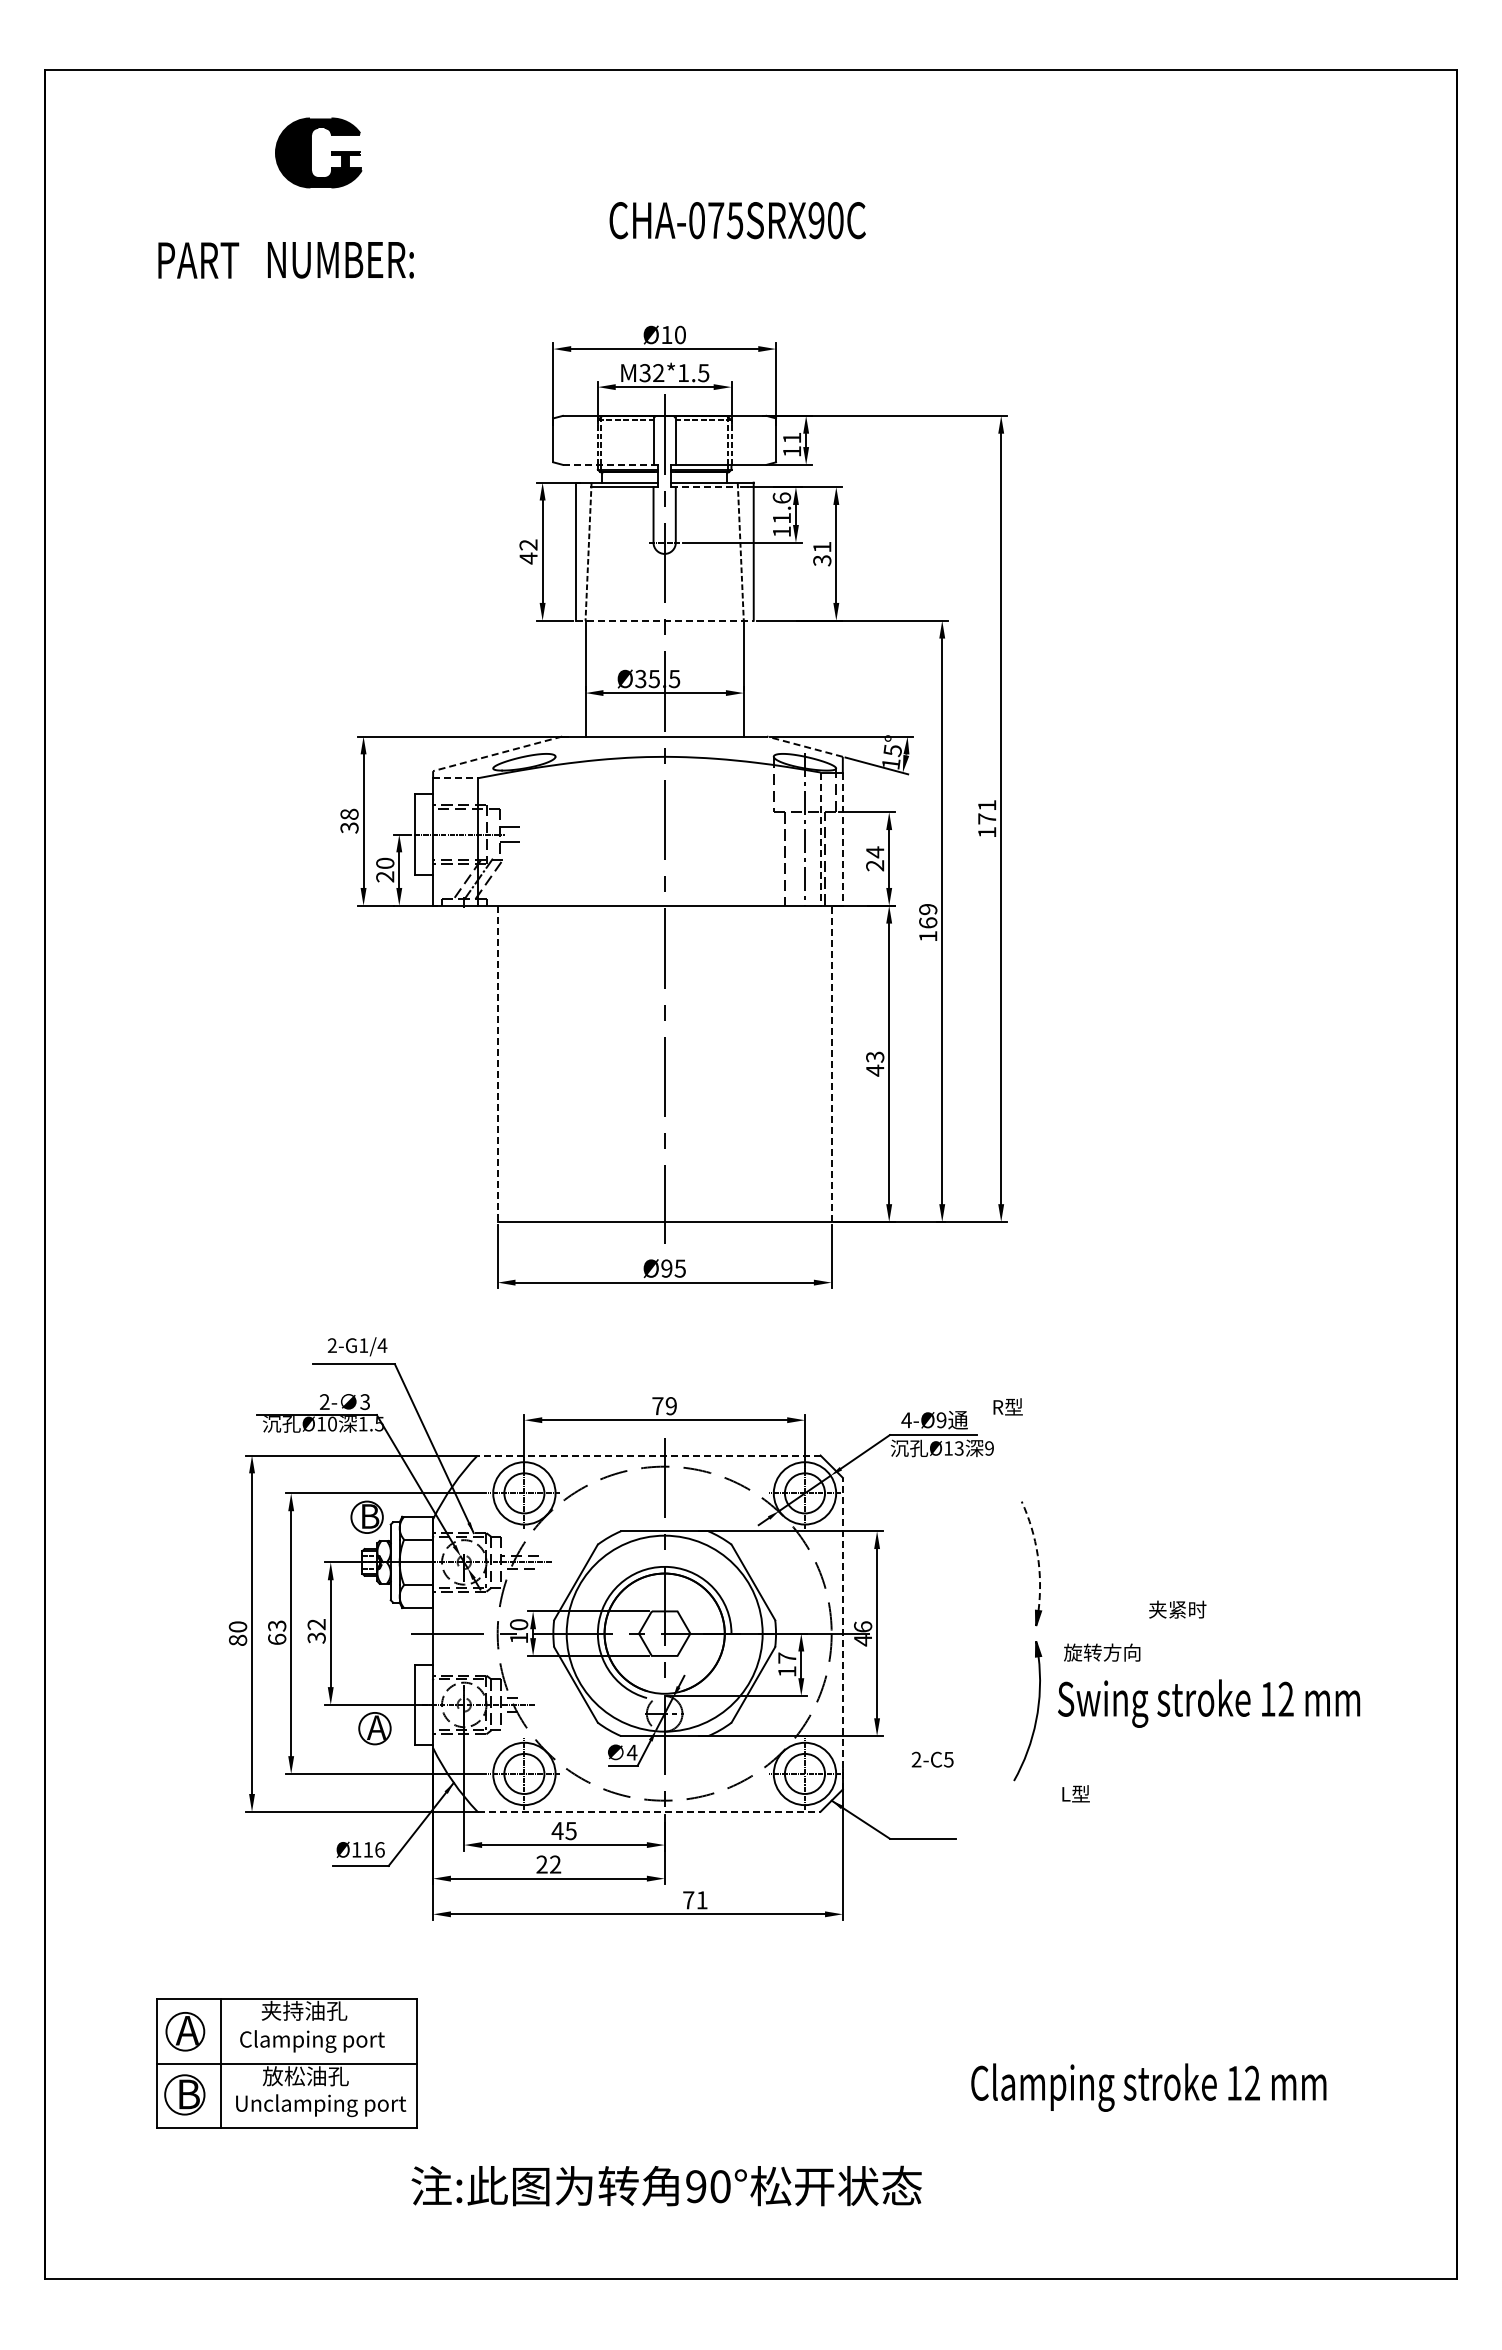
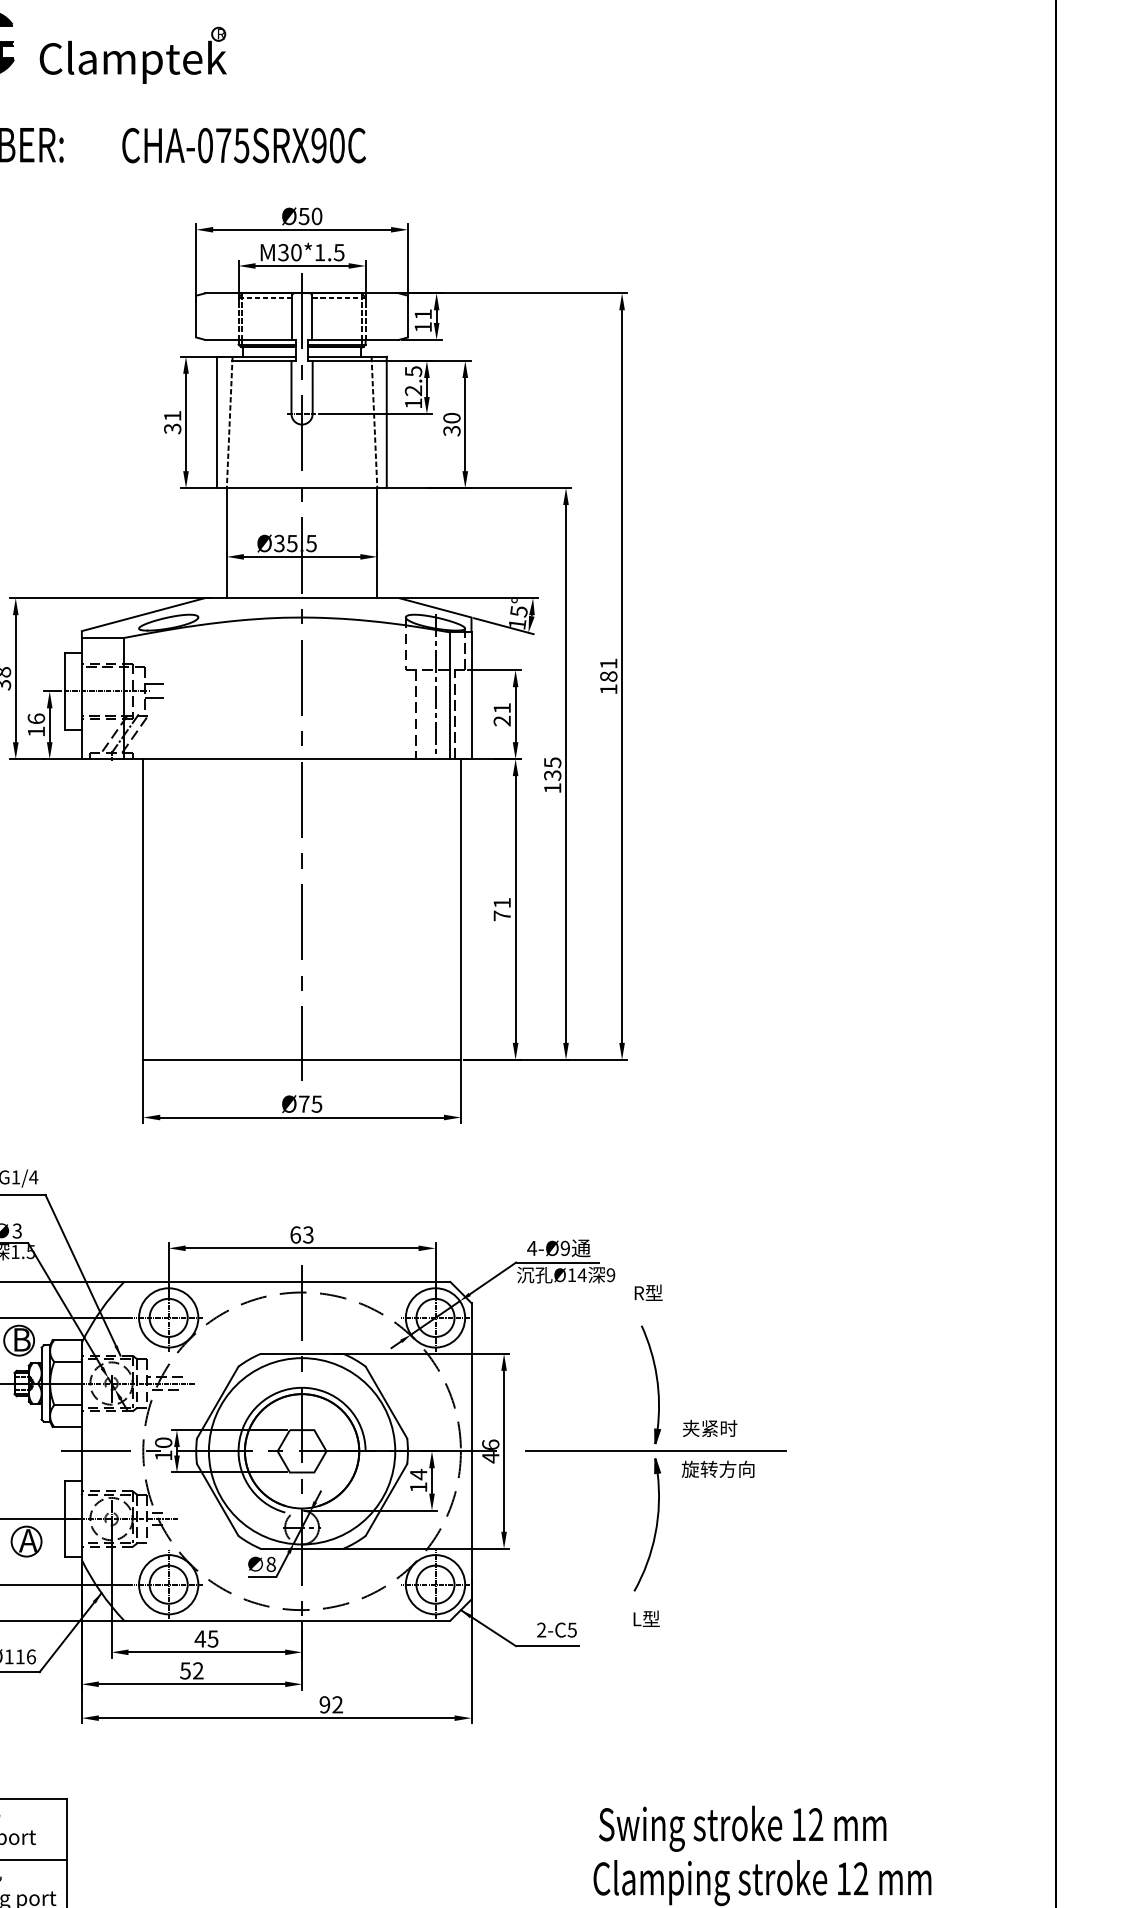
part: (486, 165) -> (132, 55), added
text: (737, 220) -> (243, 145), moved
text: (666, 335) -> (303, 216), Ø10 -> Ø50
text: (658, 373) -> (296, 253), M32*1.5 -> M30*1.5
line: (608, 464) -> (248, 339), dashed -> solid
line: (705, 487) -> (340, 361), dashed -> solid
text: (781, 507) -> (413, 380), 11.6 -> 12.5
text: (822, 546) -> (452, 417), 31 -> 30
text: (528, 551) -> (172, 422), 42 -> 31
line: (665, 620) -> (302, 487), dashed -> solid
line: (804, 746) -> (435, 607), dashed -> solid
line: (497, 753) -> (143, 614), dashed -> solid
line: (455, 778) -> (103, 638), dashed -> solid
text: (987, 818) -> (609, 676), 171 -> 181
line: (820, 839) -> (450, 696), dashed -> solid
line: (842, 839) -> (471, 696), dashed -> solid
text: (875, 852) -> (502, 708), 24 -> 21
text: (385, 869) -> (36, 724), 20 -> 16
text: (928, 916) -> (552, 769), 169 -> 135
line: (831, 1063) -> (460, 909), dashed -> solid
text: (875, 1063) -> (502, 909), 43 -> 71
line: (497, 1064) -> (143, 910), dashed -> solid
text: (666, 1268) -> (303, 1104), Ø95 -> Ø75
text: (664, 1406) -> (301, 1235), 79 -> 63
text: (1007, 1406) -> (648, 1292), moved
text: (959, 1448) -> (582, 1275), Ø13 -> Ø14
line: (648, 1455) -> (286, 1281), dashed -> solid
arc: (1037, 1555) -> (656, 1376), dashed -> solid
text: (1177, 1609) -> (709, 1428), moved
line: (842, 1633) -> (471, 1451), dashed -> solid
line: (1036, 1633) -> (655, 1451), added
text: (787, 1658) -> (418, 1474), 17 -> 14
text: (1209, 1703) -> (743, 1828), moved
text: (631, 1752) -> (270, 1564), 4 -> 8
text: (932, 1759) -> (556, 1629), moved
text: (1075, 1793) -> (646, 1618), moved
line: (649, 1811) -> (287, 1620), dashed -> solid
text: (541, 1864) -> (184, 1670), 22 -> 52
text: (695, 1900) -> (331, 1705), 71 -> 92

